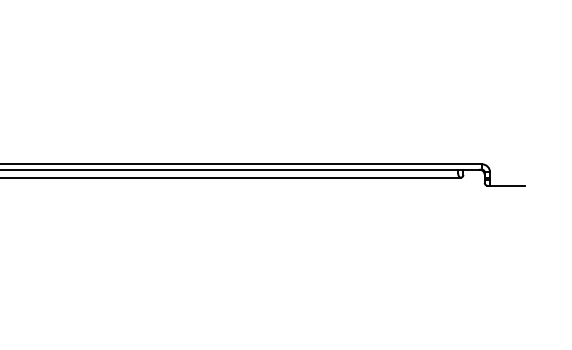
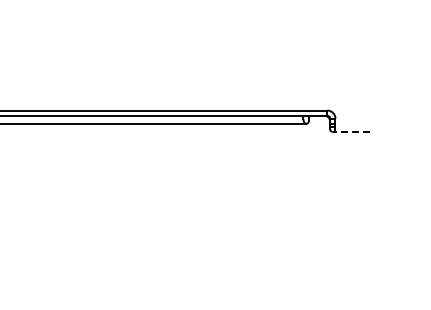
line: (506, 185) -> (351, 131), solid -> dashed

